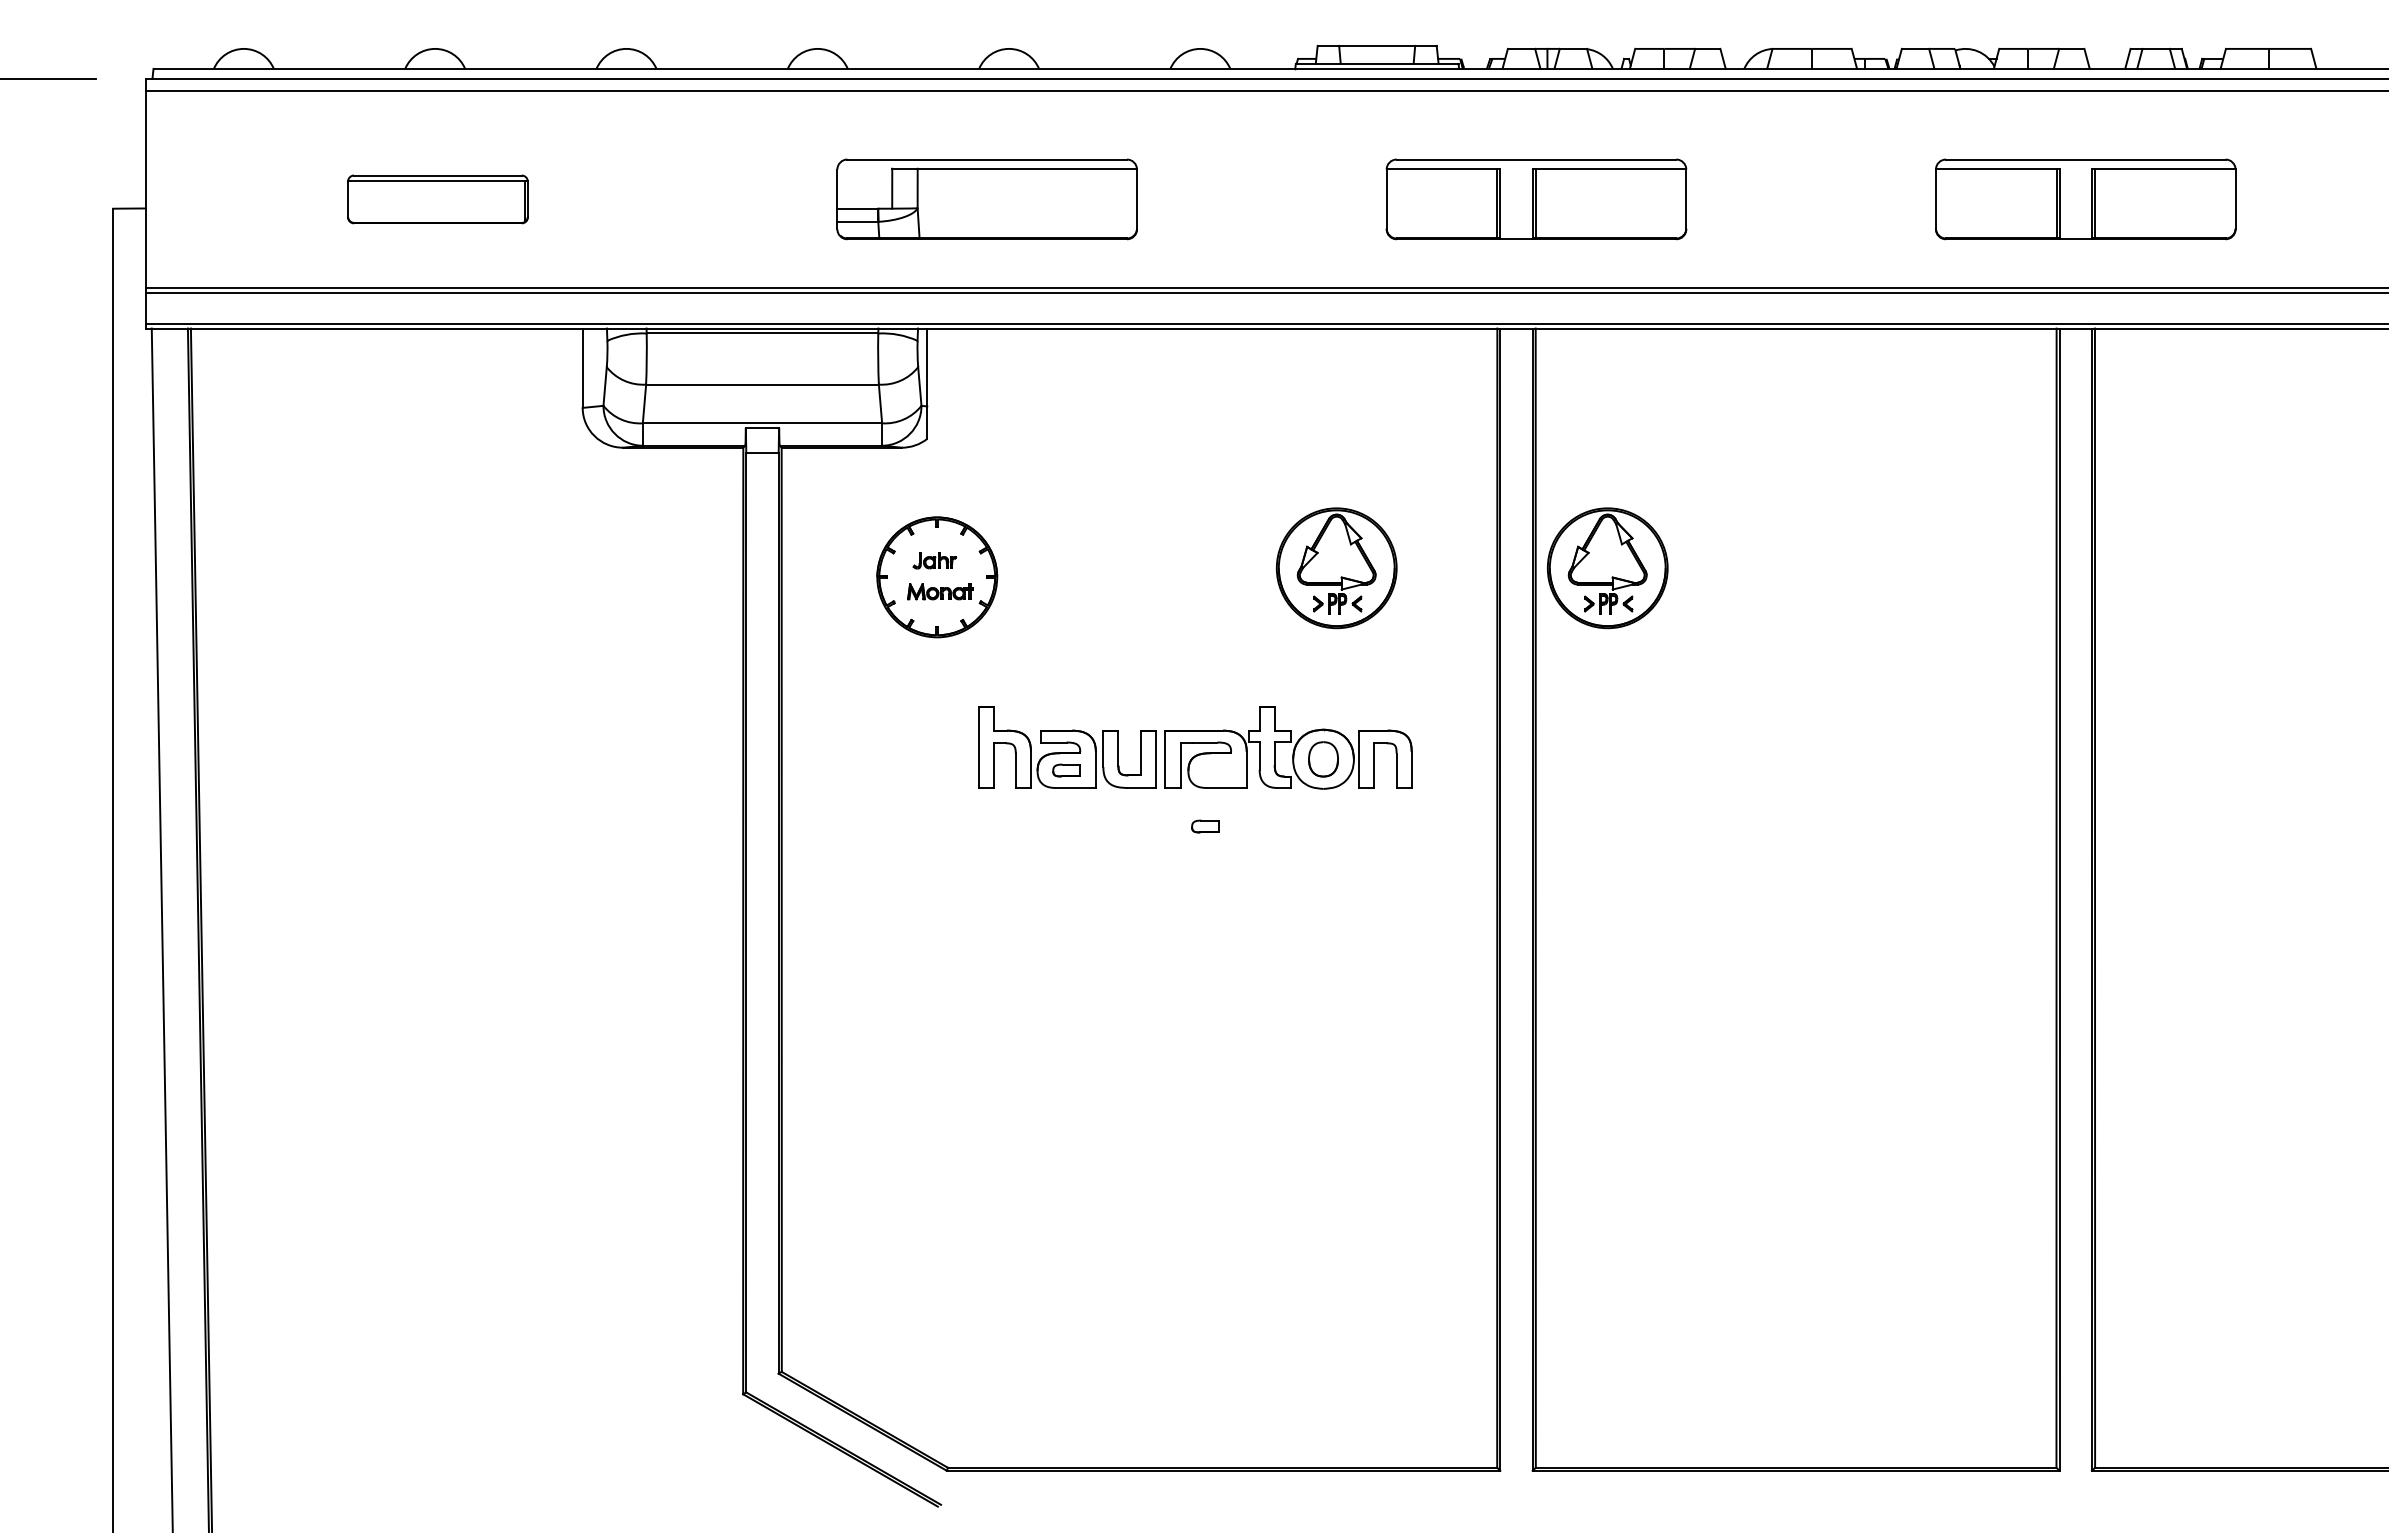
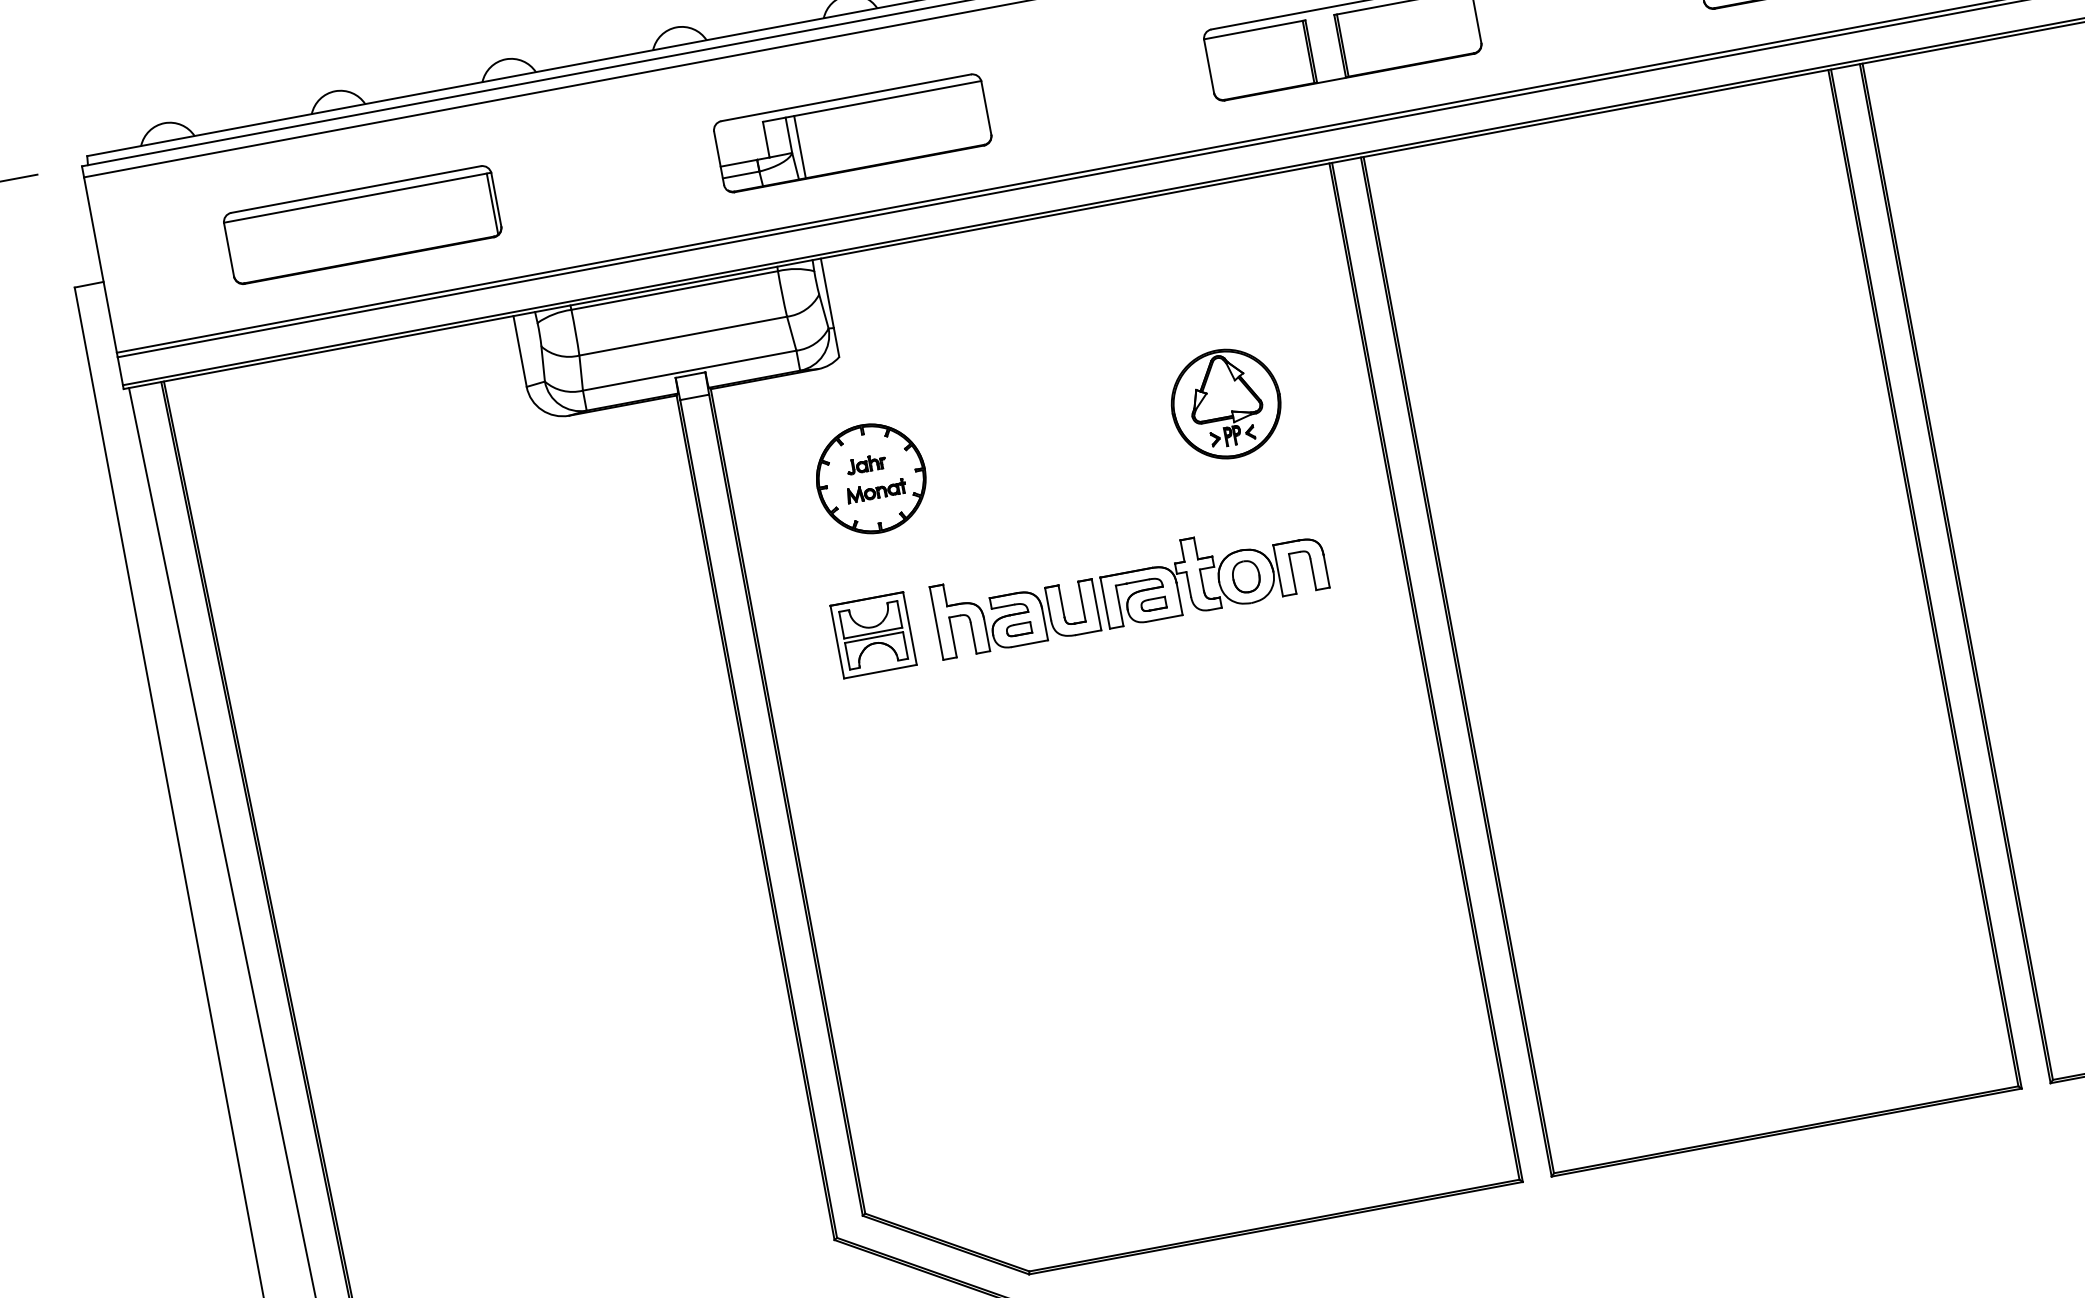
part: (437, 199) -> (362, 225), size x1.67
line: (927, 203) -> (800, 146), added
part: (1607, 568) -> (1467, 359), removed
part: (907, 747) -> (873, 635), added
part: (1205, 826) -> (1153, 604), moved

